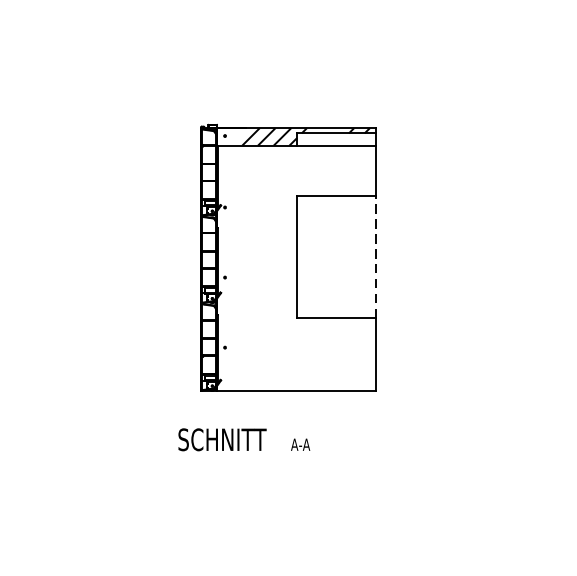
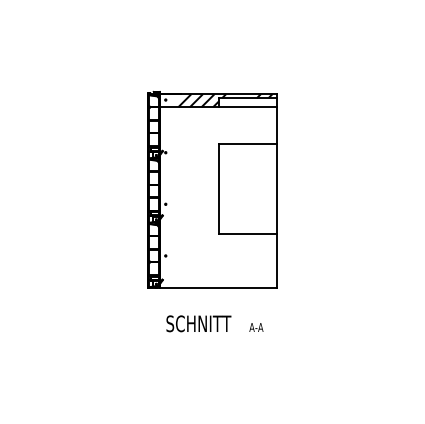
line: (376, 256) -> (277, 188), dashed -> solid
text: (243, 439) -> (214, 323), moved

